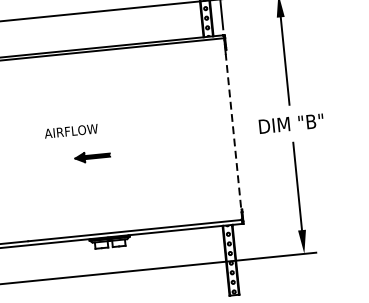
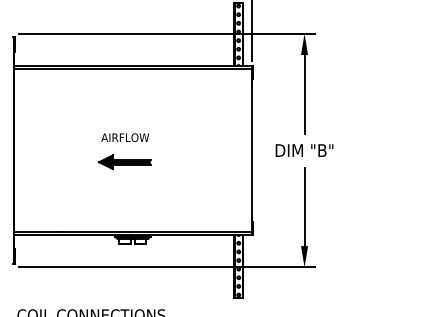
text: (70, 131) -> (124, 137), moved
line: (234, 137) -> (252, 157), dashed -> solid
part: (92, 157) -> (124, 162), size x1.67

